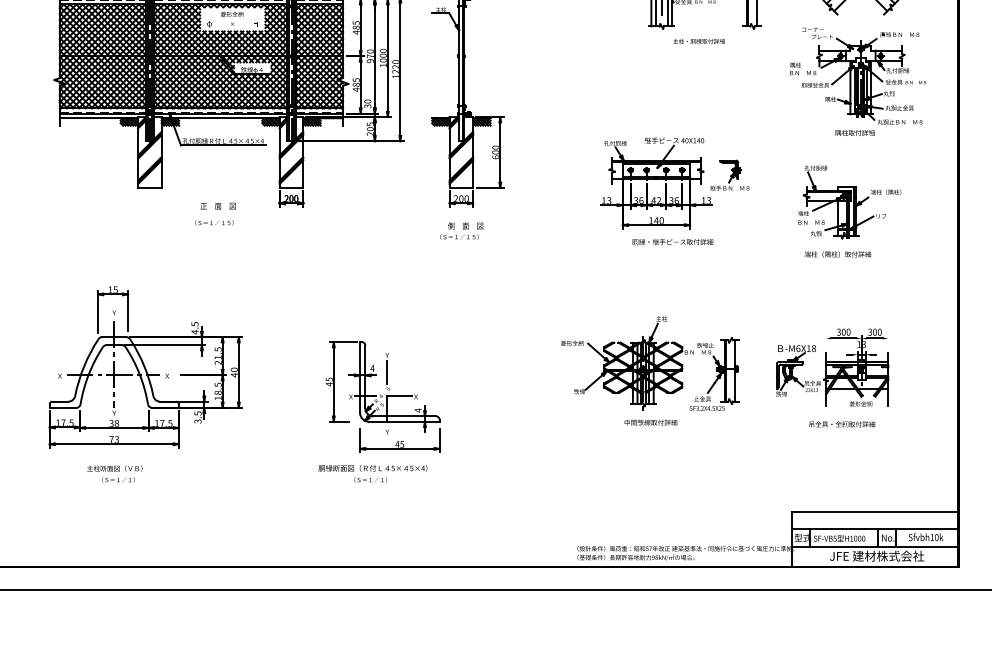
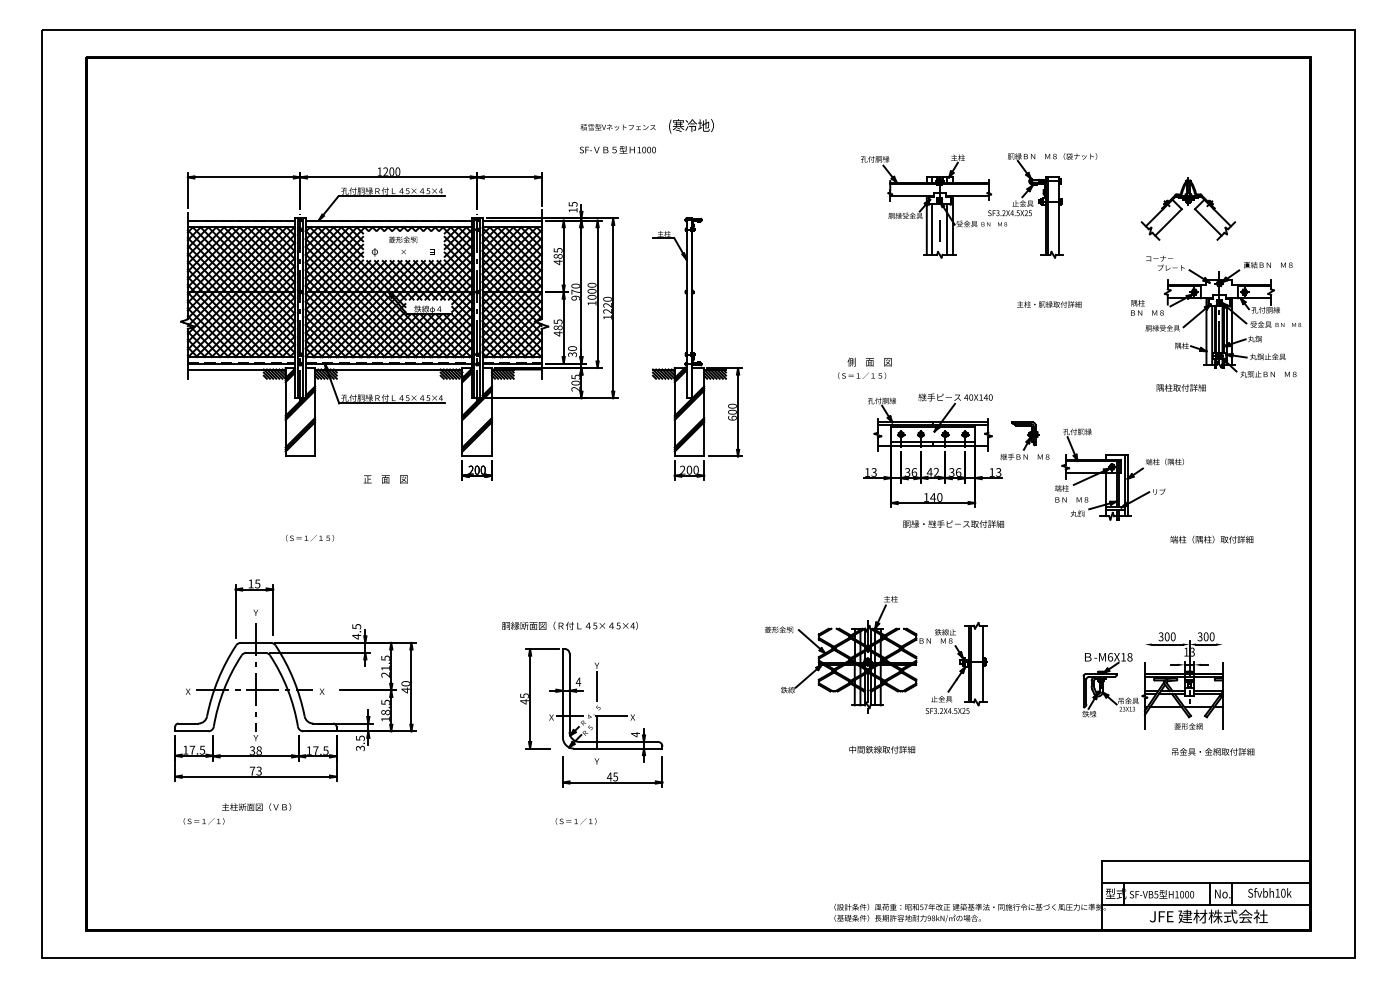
text: (699, 41) -> (1049, 304), moved
part: (858, 75) -> (1216, 316), moved
part: (849, 202) -> (1119, 474), moved
text: (214, 223) -> (310, 538), moved
text: (461, 231) -> (864, 368), moved
text: (837, 254) -> (1211, 539), moved
part: (650, 363) -> (876, 654), moved
text: (651, 422) -> (882, 749), moved
text: (842, 424) -> (1213, 751), moved
text: (372, 468) -> (569, 625), moved
text: (117, 480) -> (203, 821), moved

